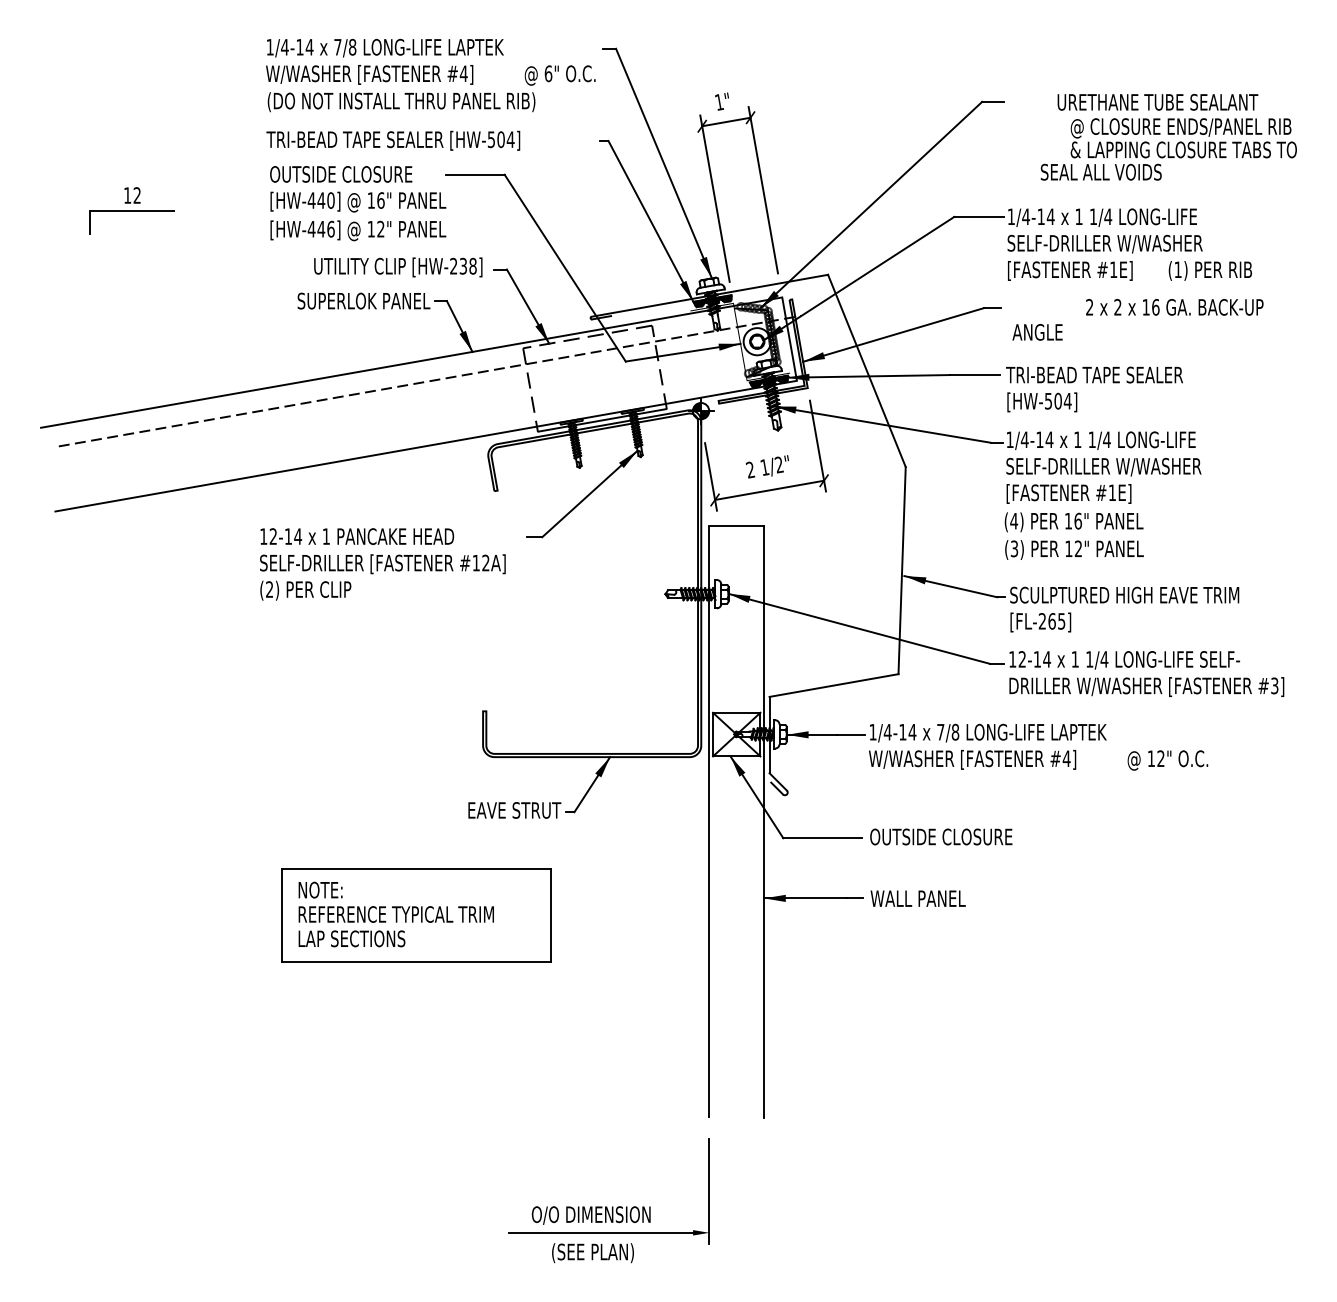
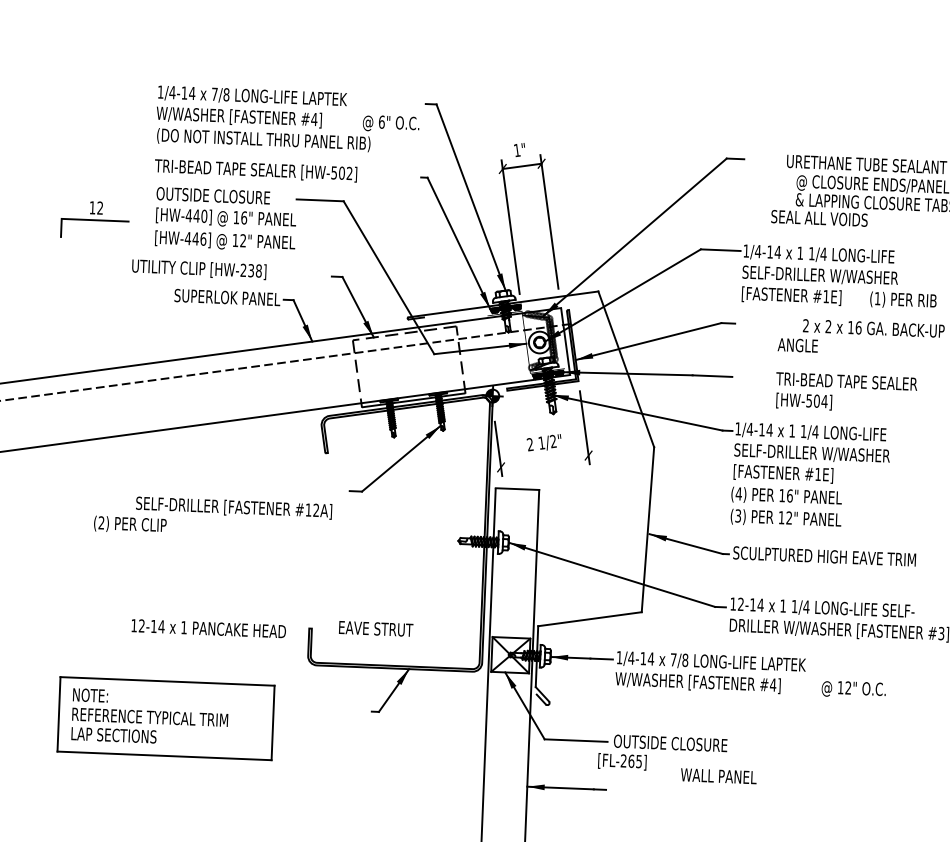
text: (510, 139) -> (349, 173), [HW-504] -> [HW-502]
part: (131, 210) -> (95, 219), moved
text: (398, 267) -> (199, 269), moved
text: (1037, 332) -> (797, 345), moved
text: (1094, 389) -> (846, 393), moved
line: (769, 489) -> (544, 460), removed
text: (357, 536) -> (208, 628), moved
text: (305, 590) -> (130, 524), moved
text: (1040, 622) -> (622, 761), moved
text: (514, 810) -> (375, 628), moved
text: (917, 898) -> (718, 776), moved
part: (416, 915) -> (166, 718), moved

